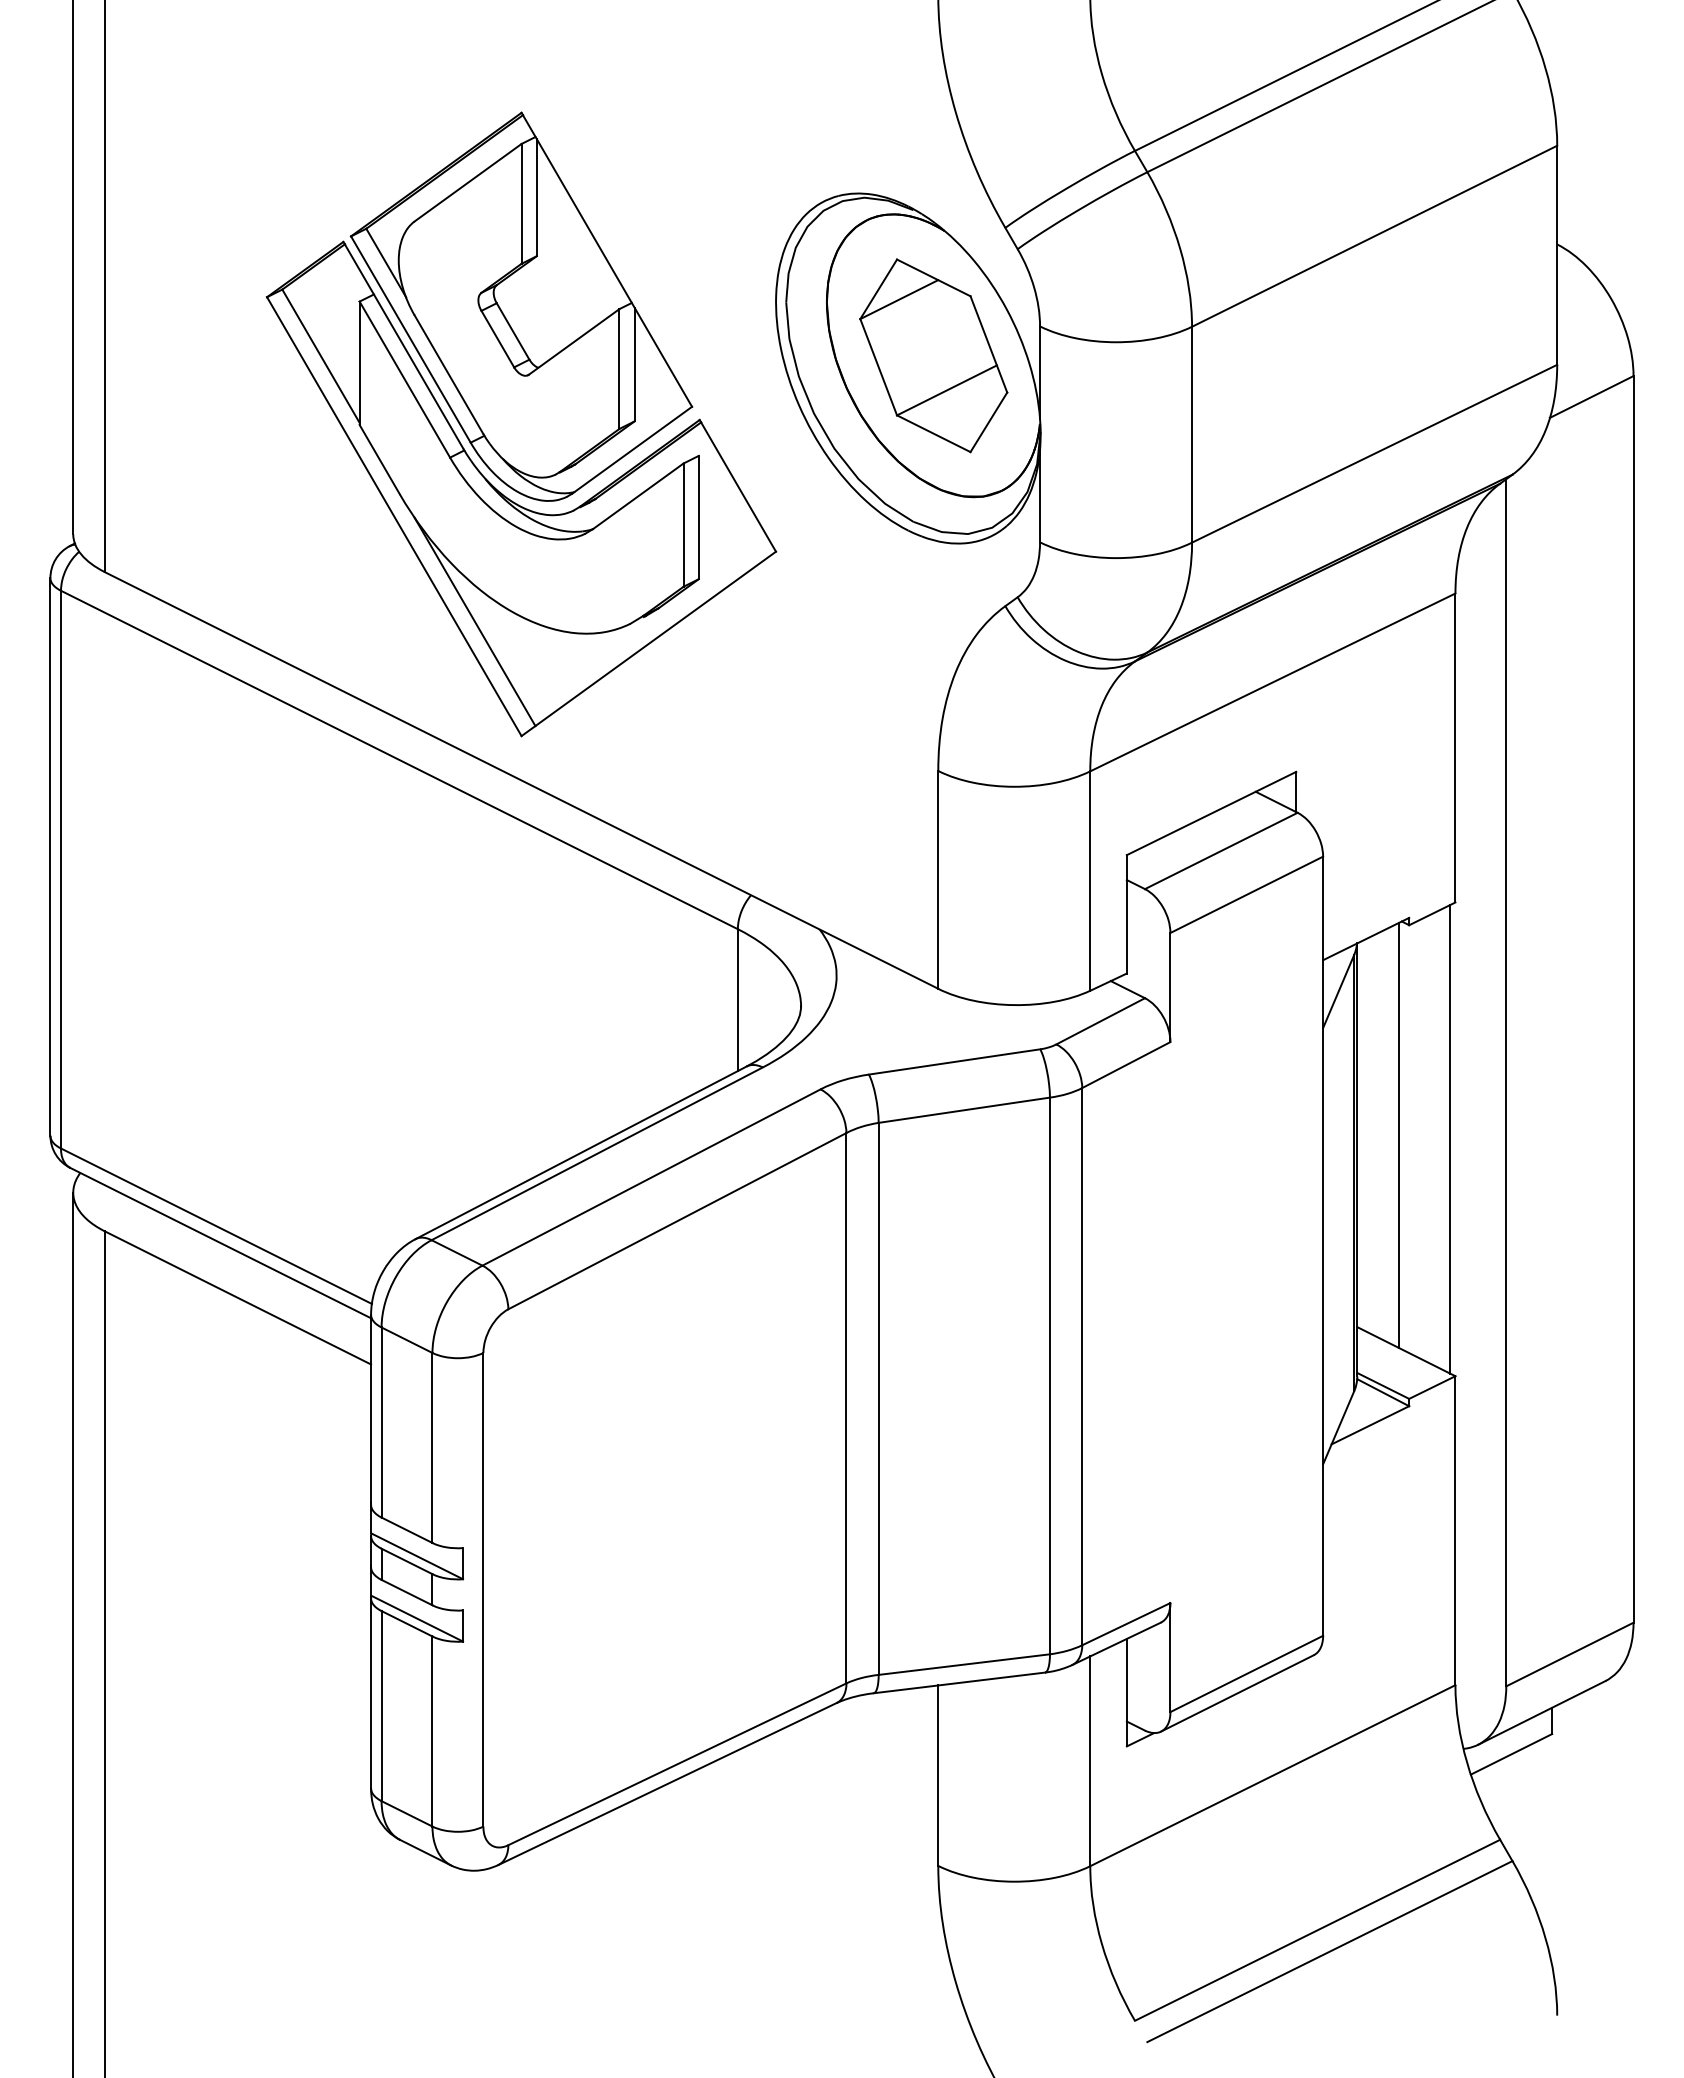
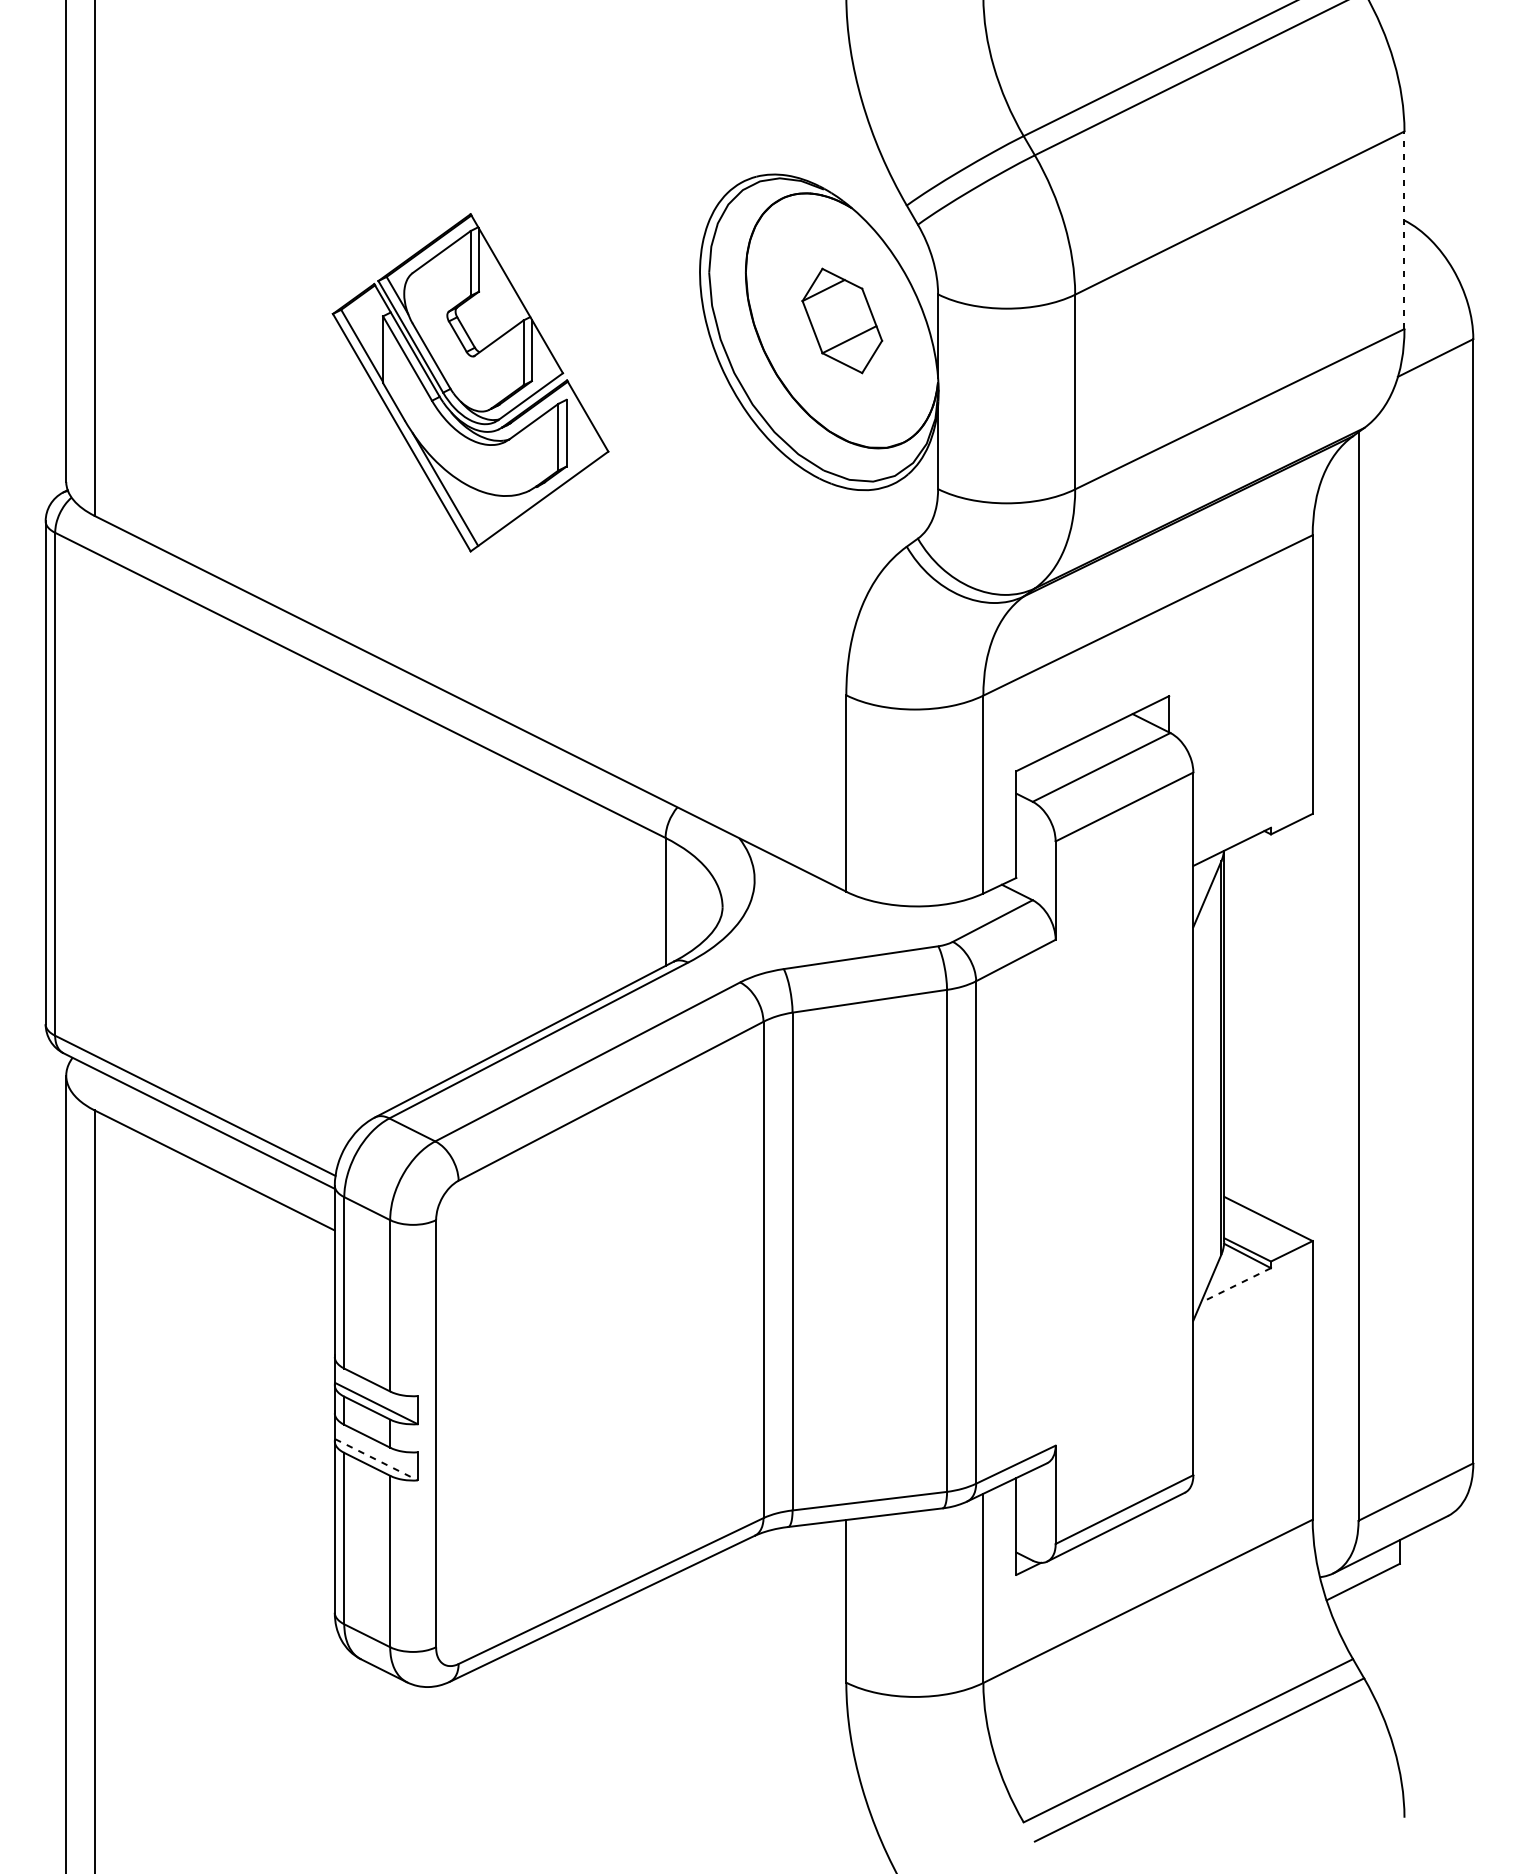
line: (1557, 255) -> (1404, 230), solid -> dashed
part: (933, 355) -> (842, 320), size x0.6
part: (521, 424) -> (470, 382), size x0.6
line: (1399, 1135) -> (1262, 1024), removed
line: (1450, 1139) -> (1308, 1027), removed
line: (1369, 1425) -> (1235, 1285), solid -> dashed
line: (417, 1618) -> (376, 1459), solid -> dashed

